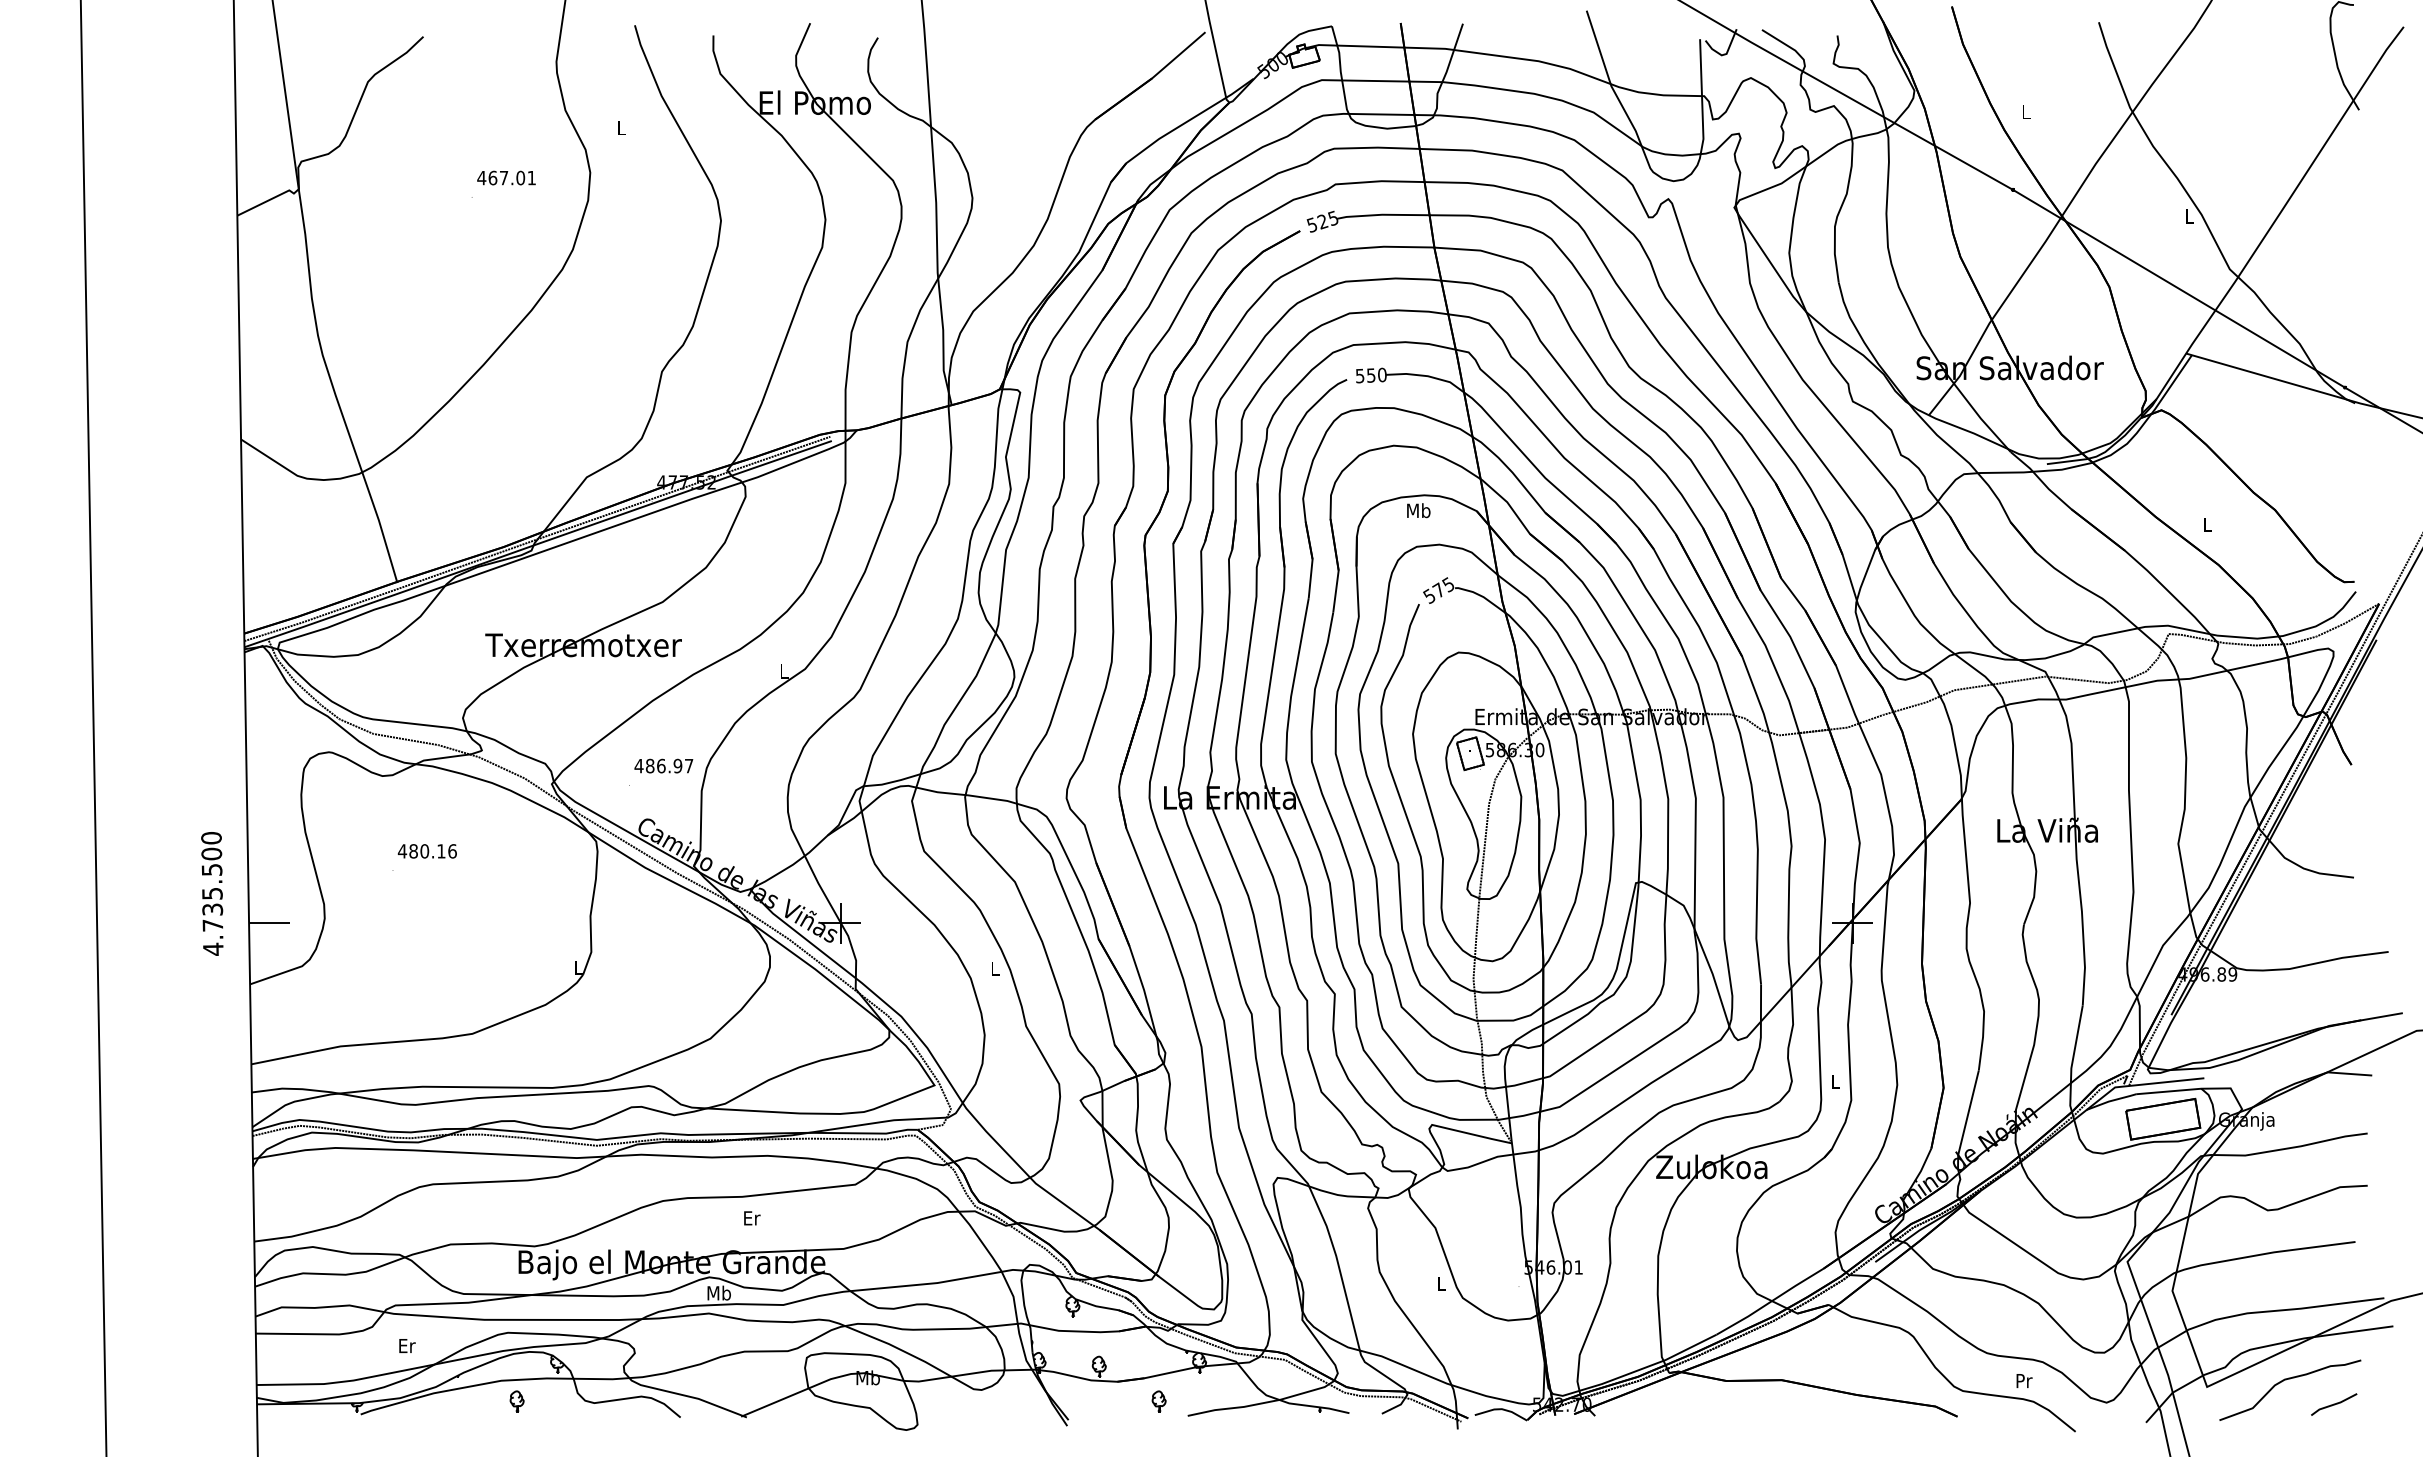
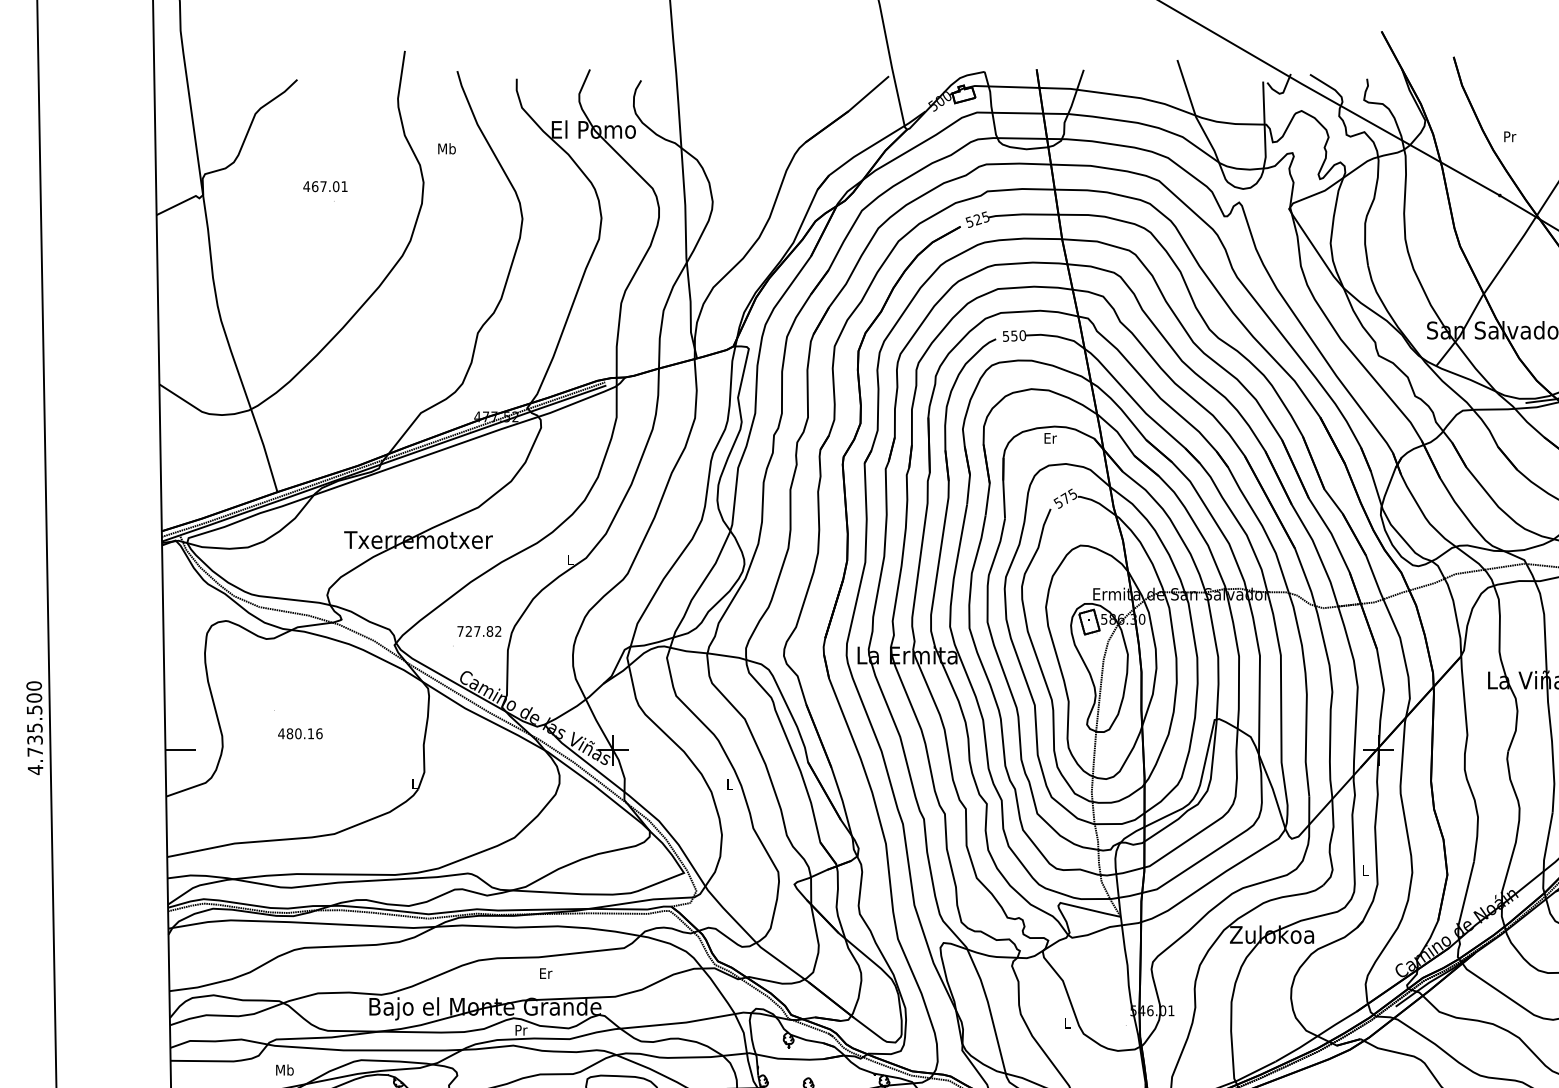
text: (2026, 112) -> (1510, 137), L -> Pr
text: (620, 127) -> (446, 148), L -> Mb
text: (506, 177) -> (325, 186), moved
text: (1418, 510) -> (1050, 438), Mb -> Er
text: (663, 765) -> (478, 631), 486.97 -> 727.82
text: (426, 851) -> (299, 733), moved
text: (212, 893) -> (34, 727), moved
text: (718, 1292) -> (520, 1029), Mb -> Pr
text: (406, 1345) -> (284, 1069), Er -> Mb

